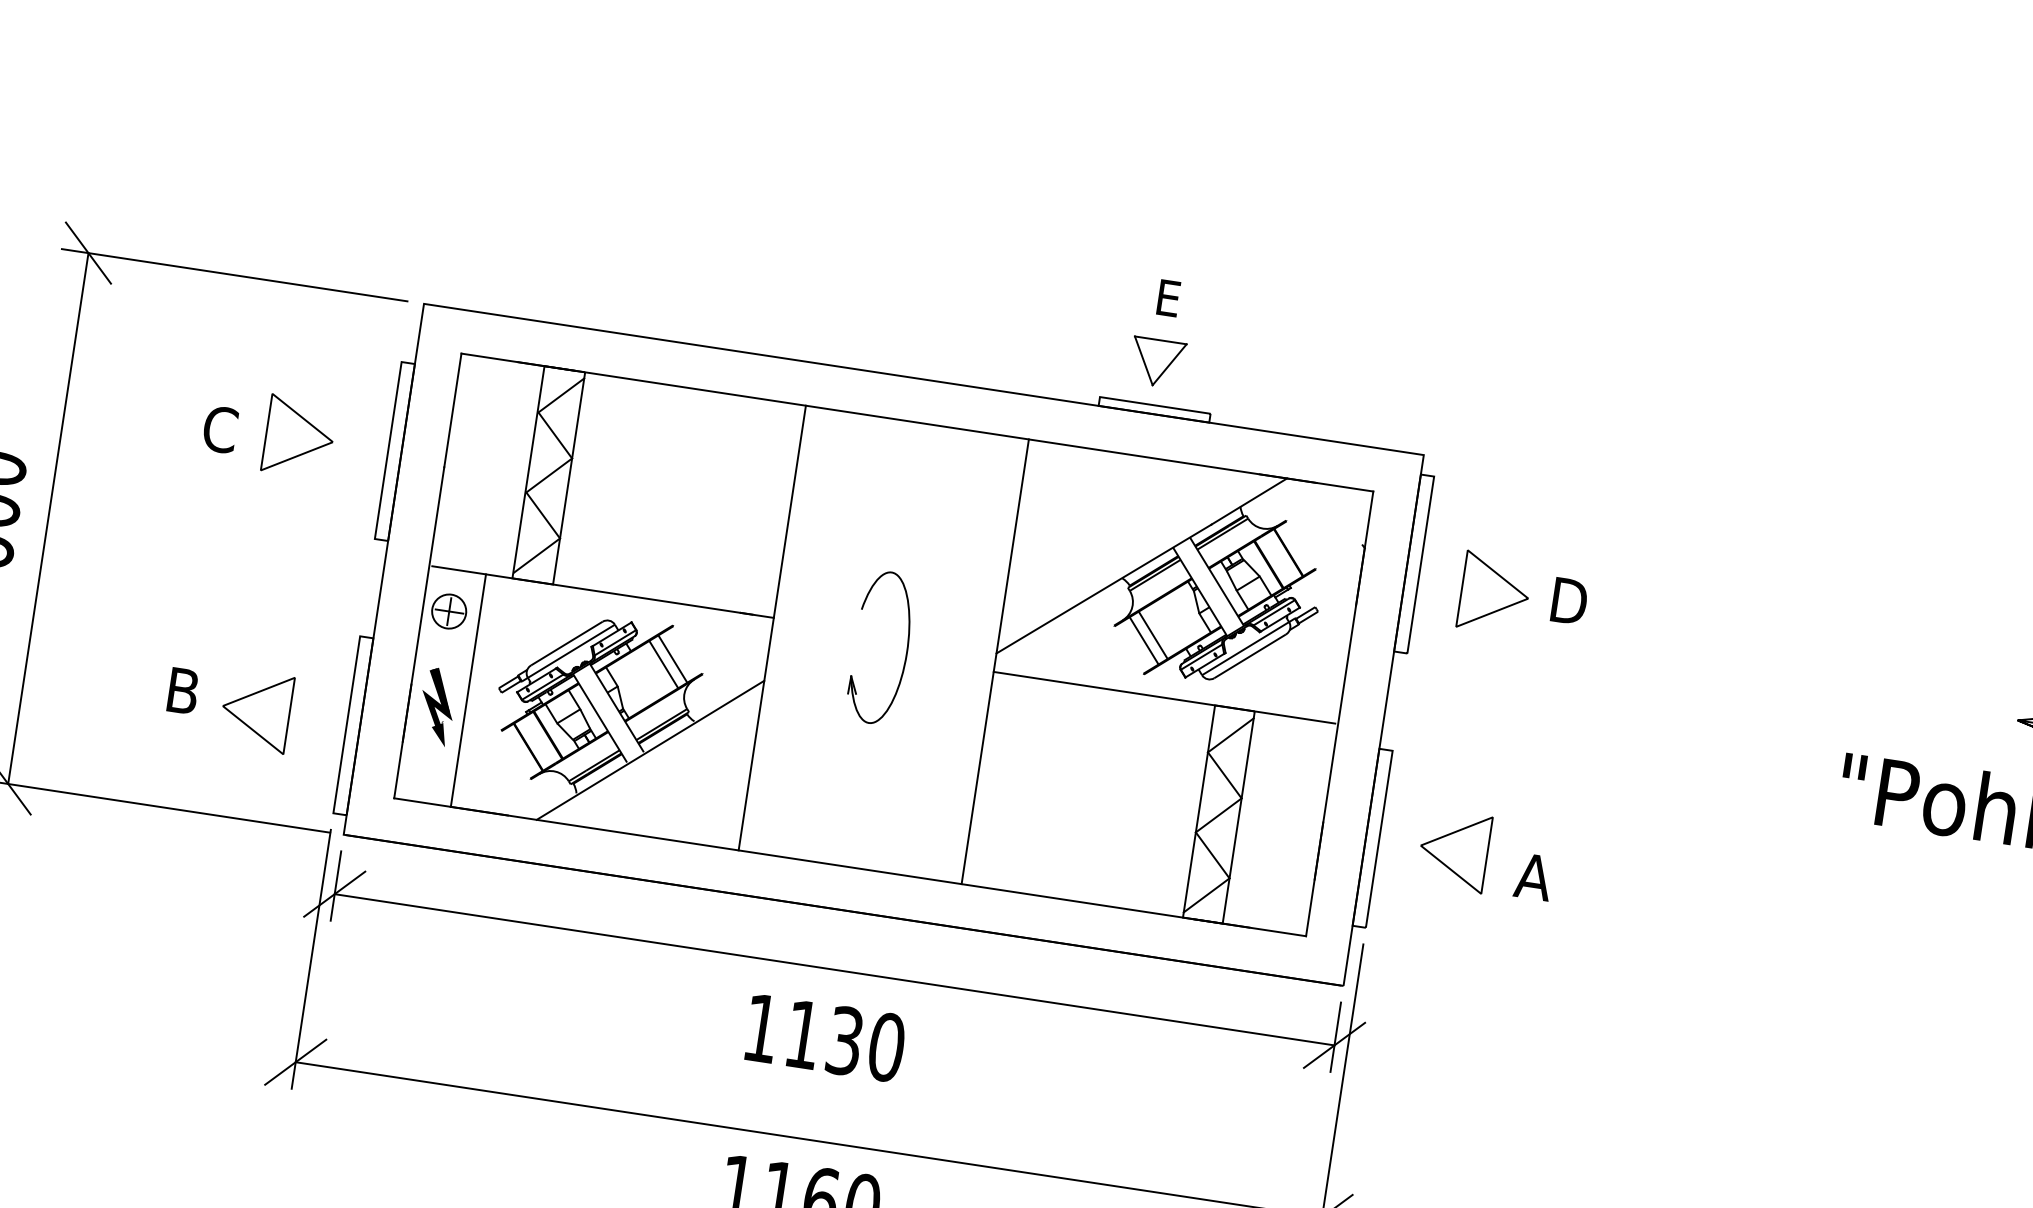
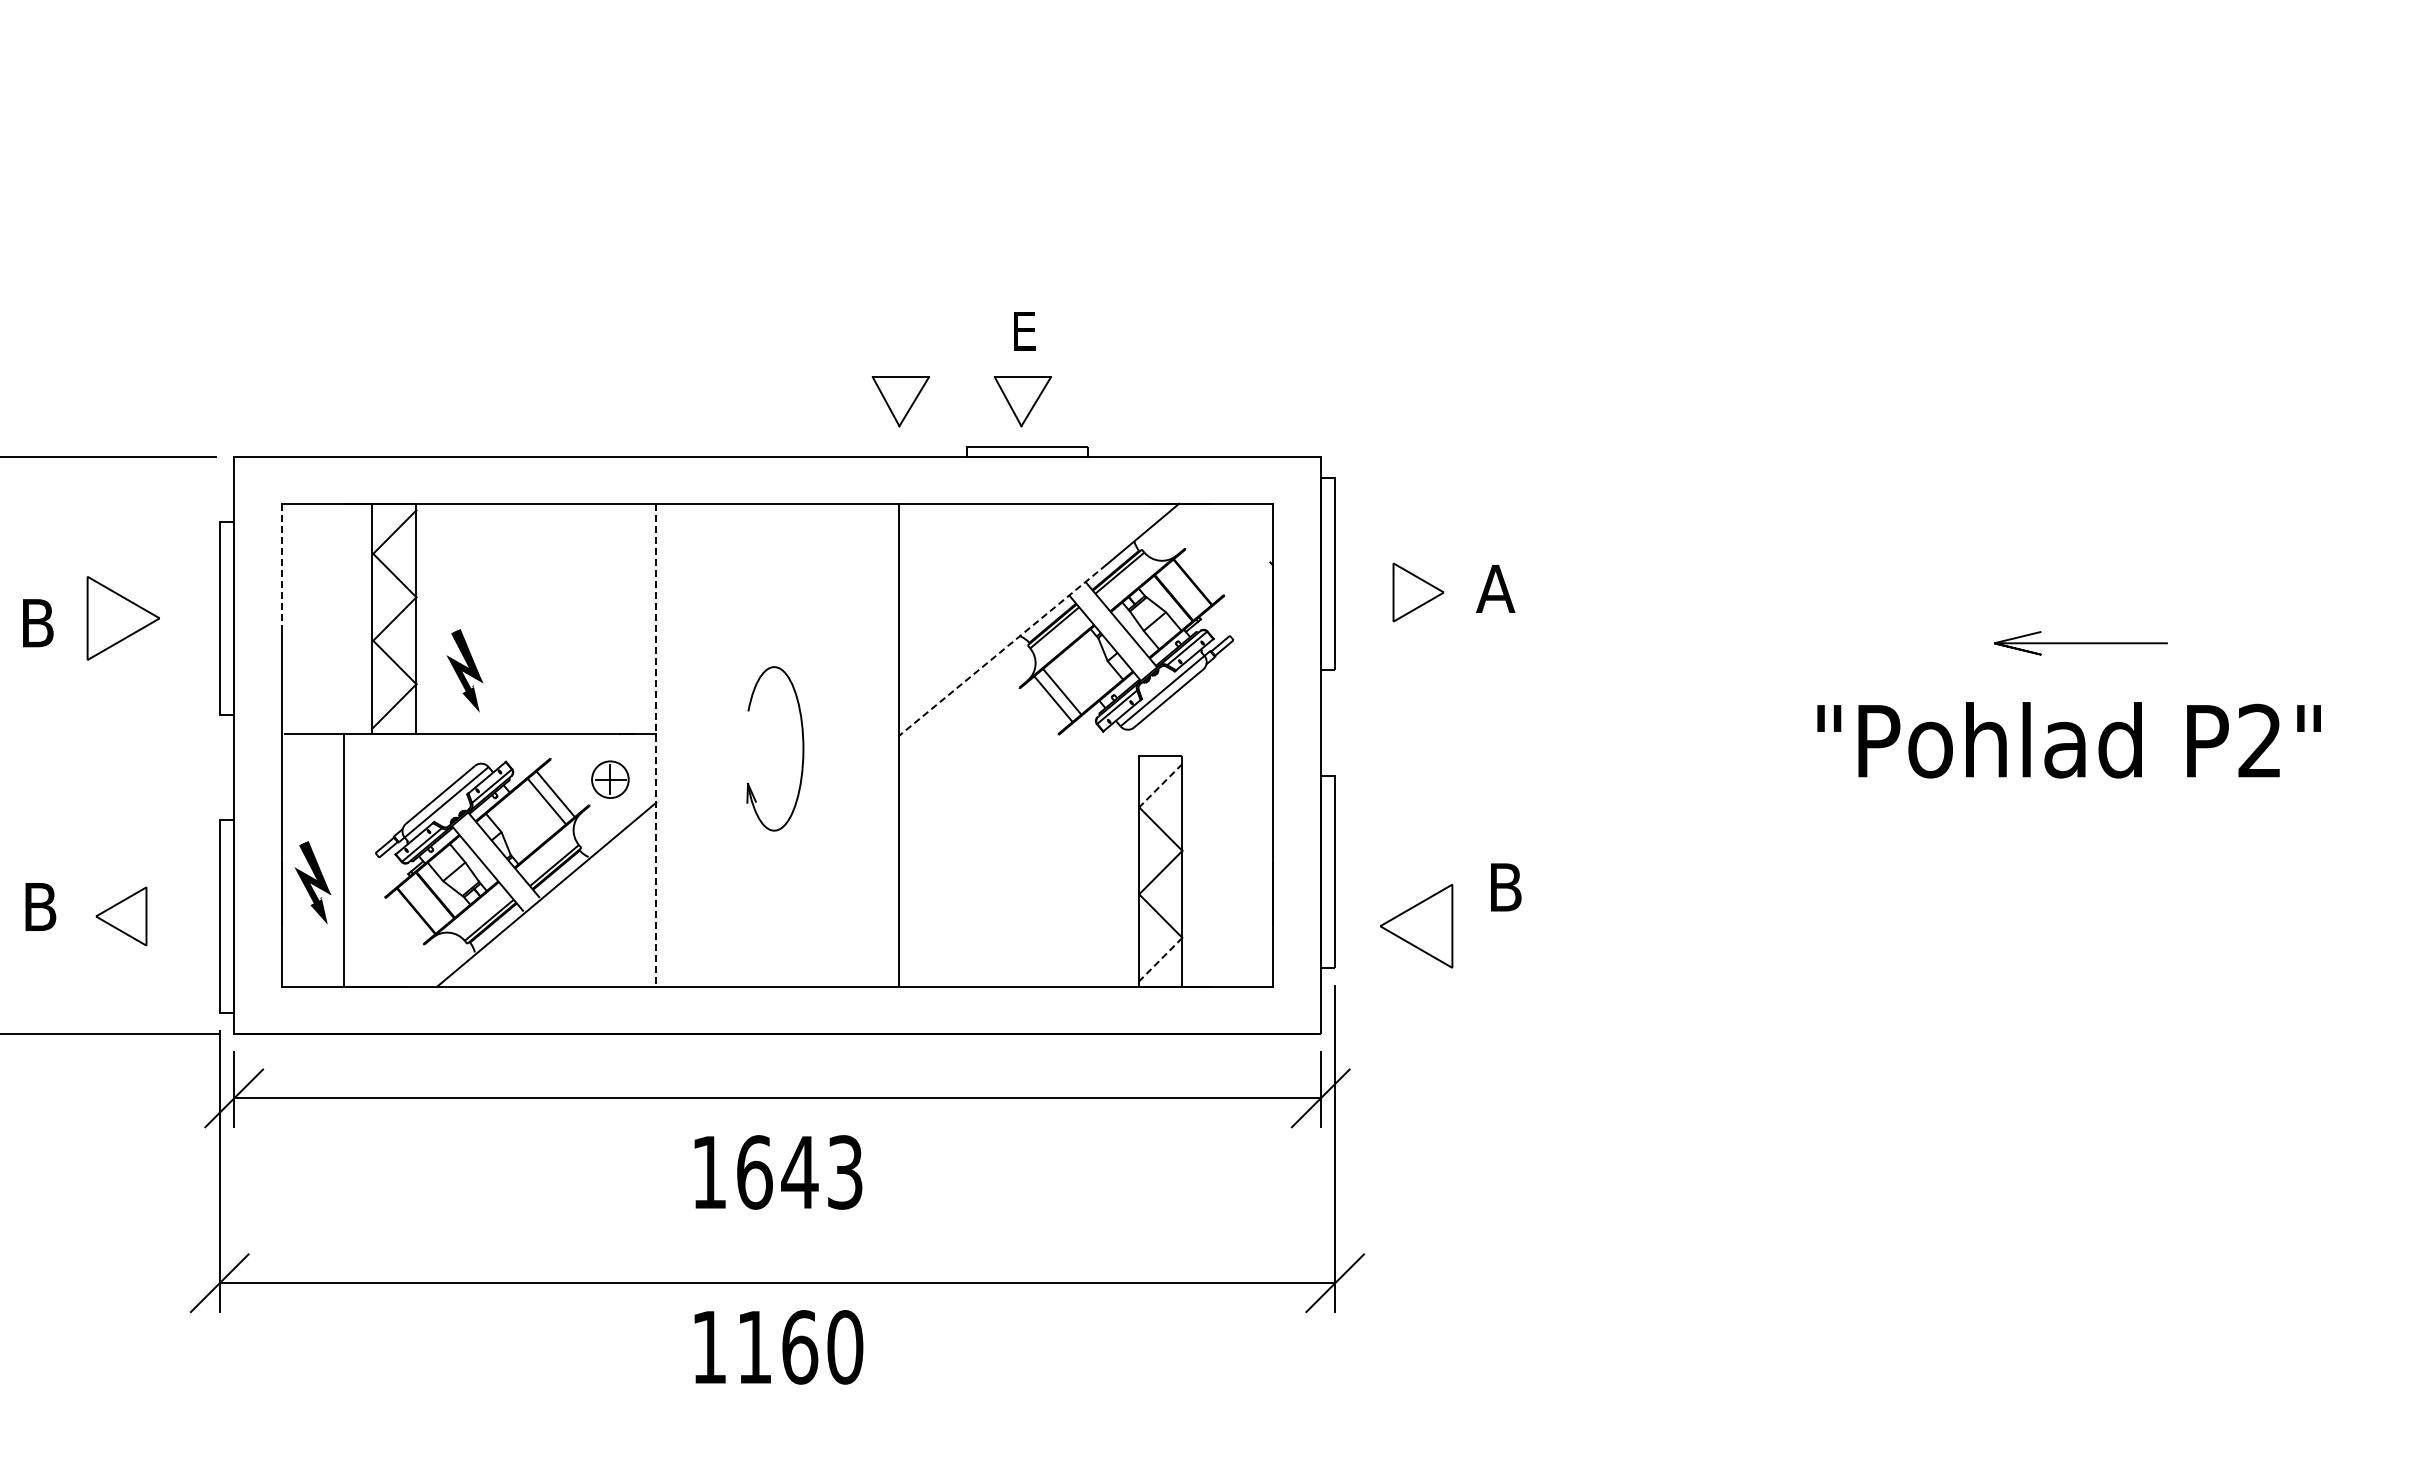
part: (1044, 345) -> (900, 401), added
line: (453, 410) -> (282, 565), solid -> dashed
text: (219, 429) -> (37, 623), C -> B
part: (606, 532) -> (464, 670), added
line: (1103, 588) -> (1002, 650), solid -> dashed
part: (1494, 593) -> (1418, 592), size x0.7
text: (1567, 600) -> (1496, 588), D -> A
part: (449, 611) -> (610, 779), moved
line: (772, 628) -> (656, 745), solid -> dashed
line: (1163, 697) -> (1083, 756), removed
part: (256, 711) -> (121, 916), size x0.7
line: (1230, 735) -> (1160, 785), solid -> dashed
part: (1454, 850) -> (1416, 926), moved
text: (1532, 876) -> (1504, 887), A -> B
line: (1206, 895) -> (1160, 959), solid -> dashed
text: (845, 1041) -> (800, 1172), 1130 -> 1643

